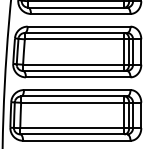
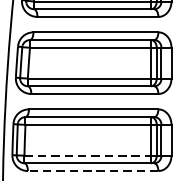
line: (72, 128) -> (87, 156), solid -> dashed
line: (76, 140) -> (92, 170), solid -> dashed

